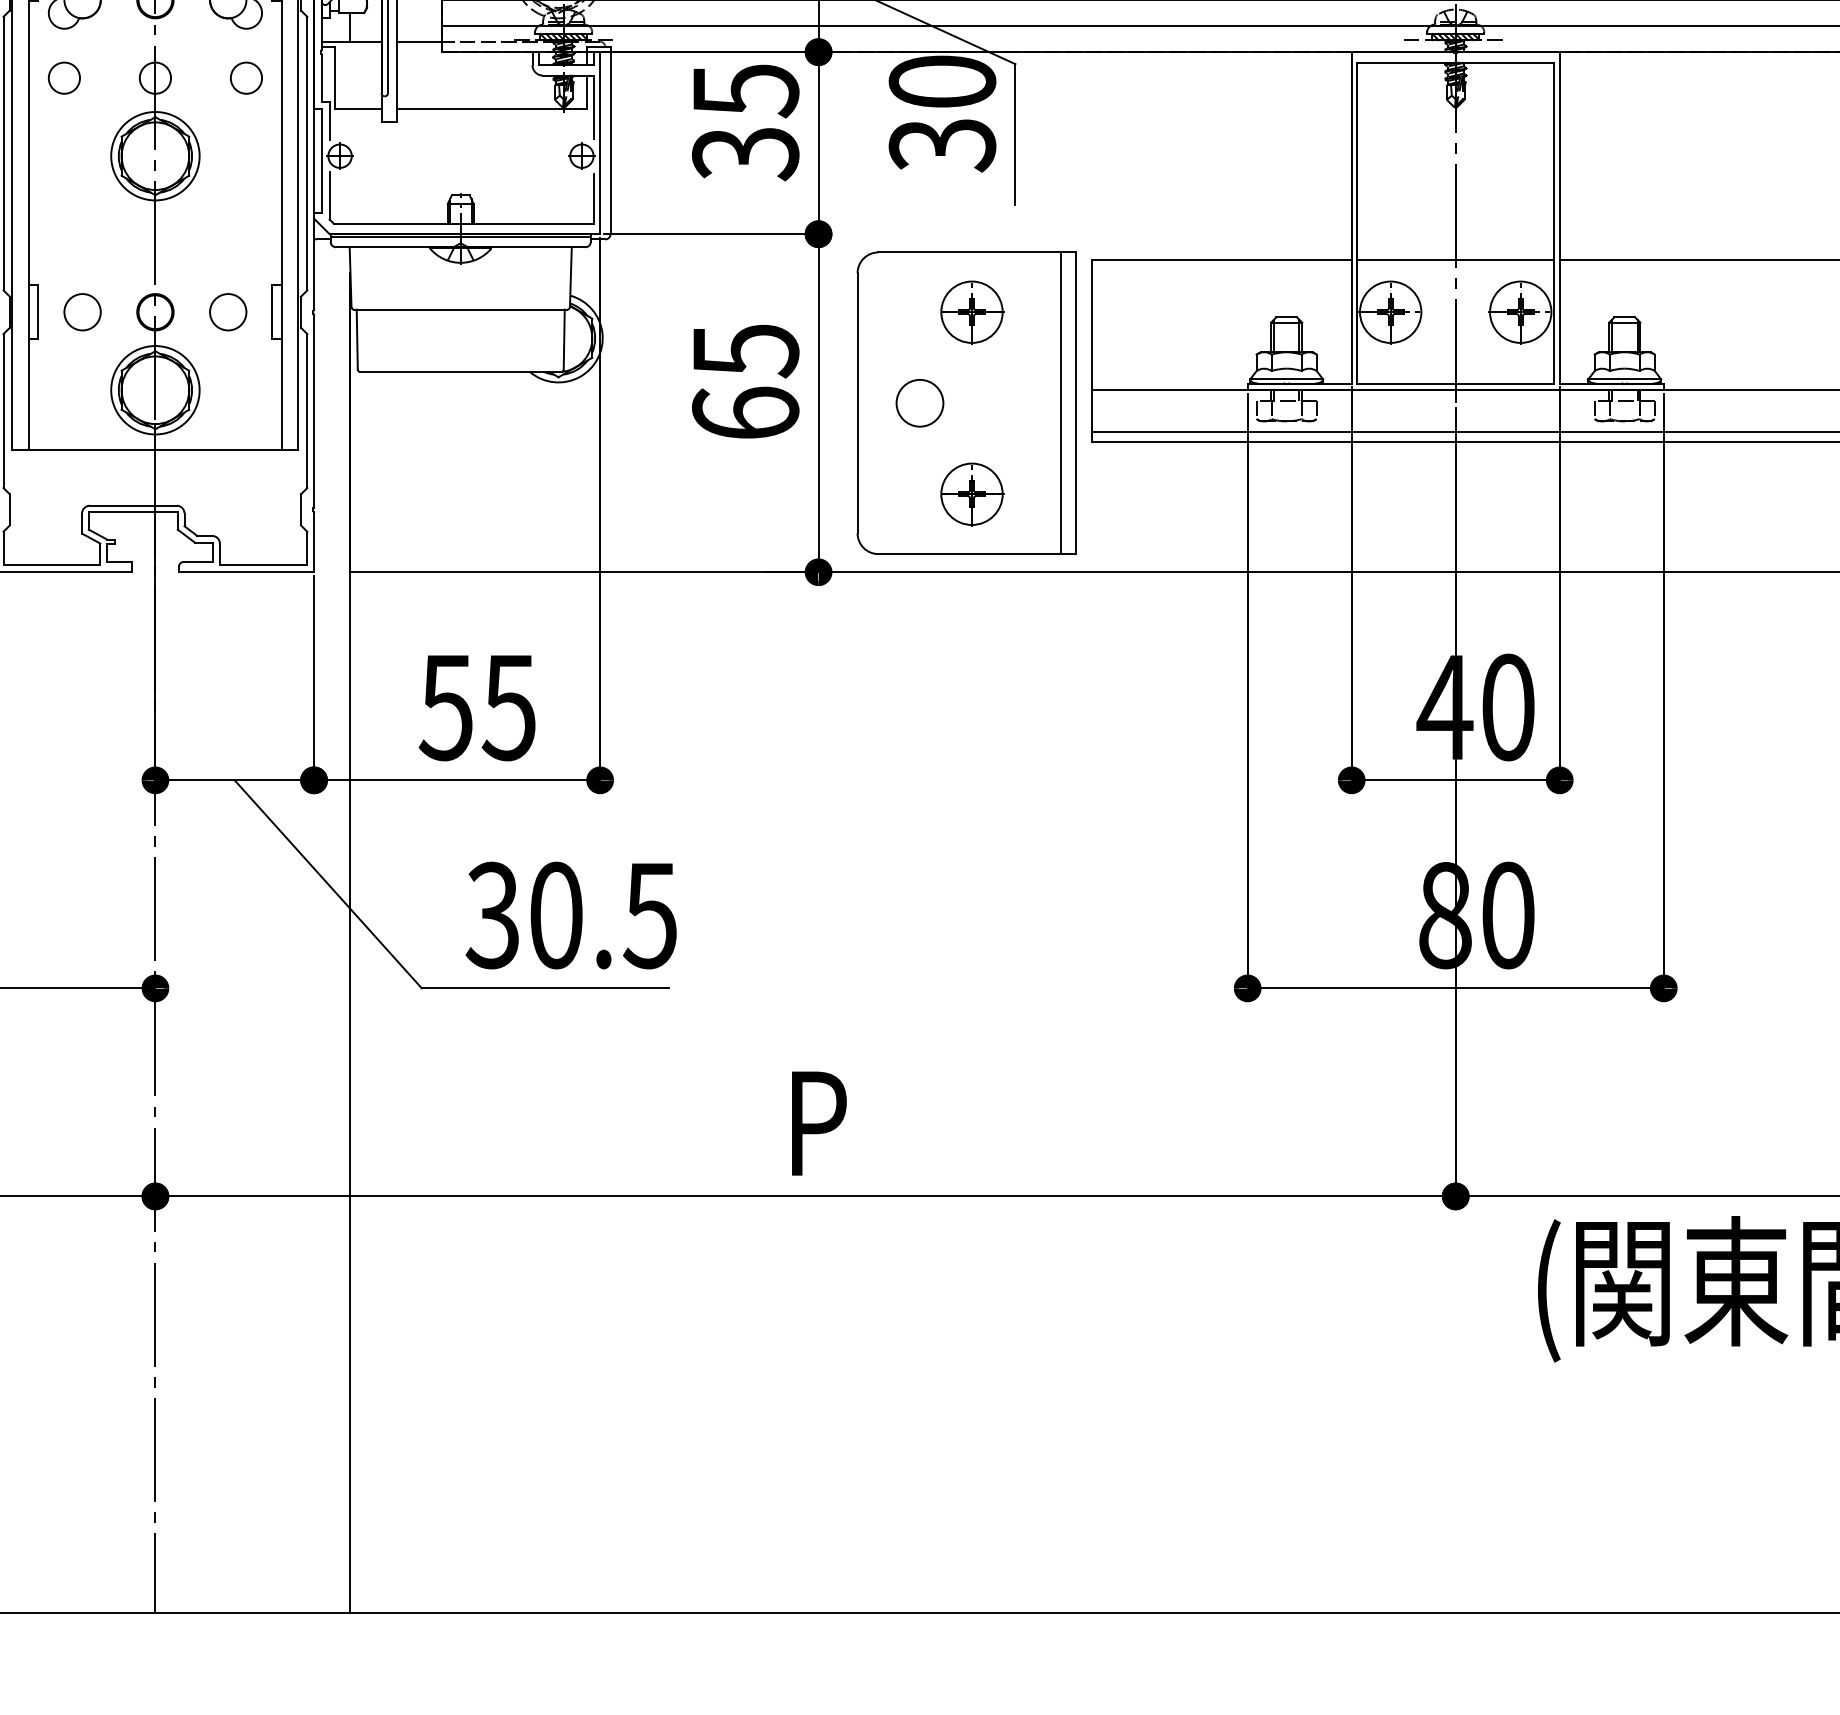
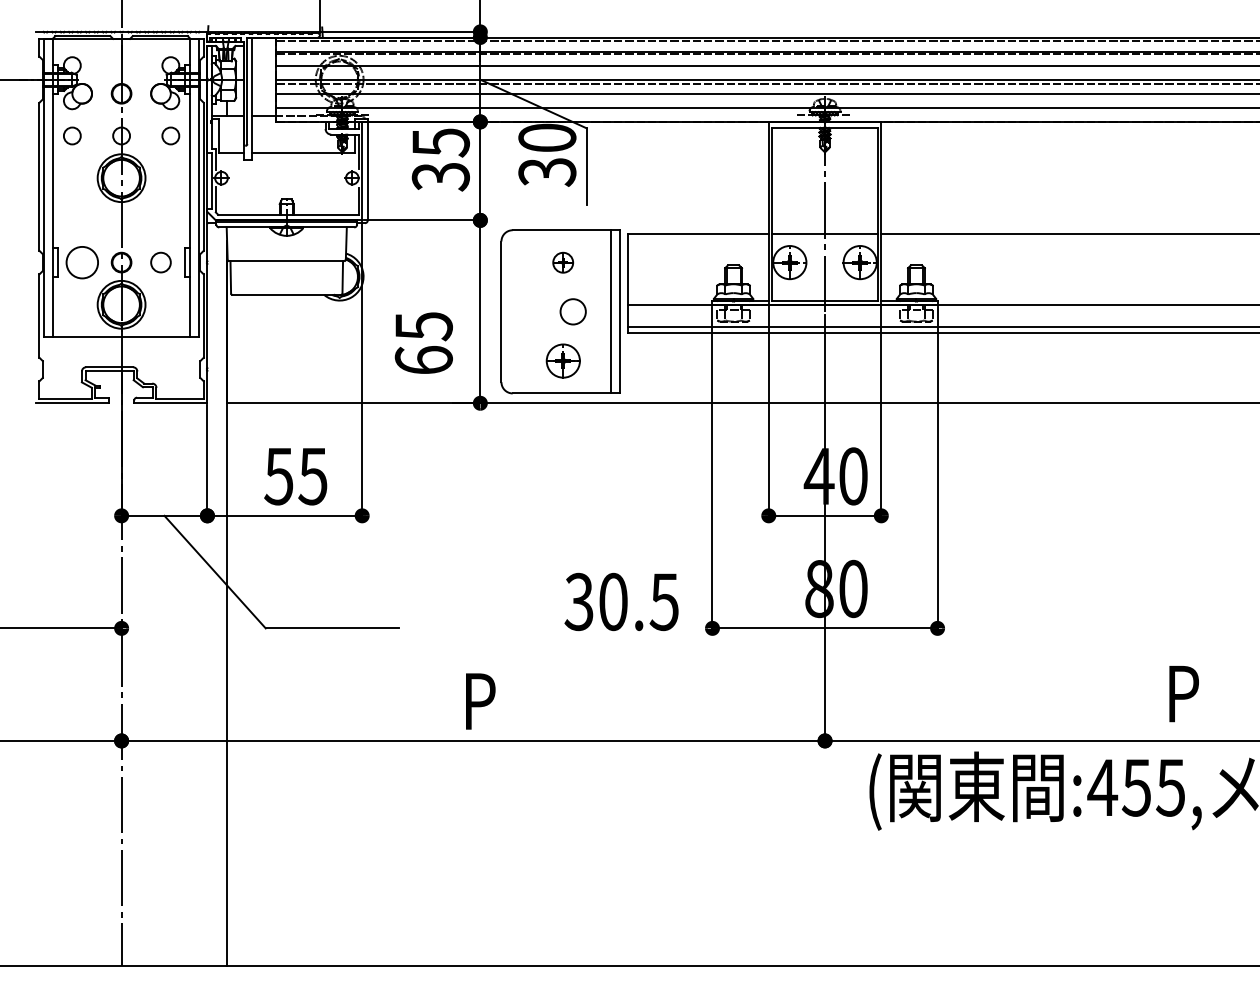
circle: (81, 312) -> (81, 262), size x1.6
part: (970, 312) -> (562, 262), size x0.6
text: (744, 380) -> (423, 342), moved
circle: (918, 402) -> (572, 311), moved
text: (571, 914) -> (621, 601), moved

